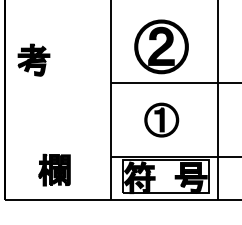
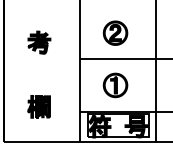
part: (161, 46) -> (115, 32), size x0.62
part: (33, 59) -> (39, 42), moved
part: (54, 169) -> (39, 106), moved

